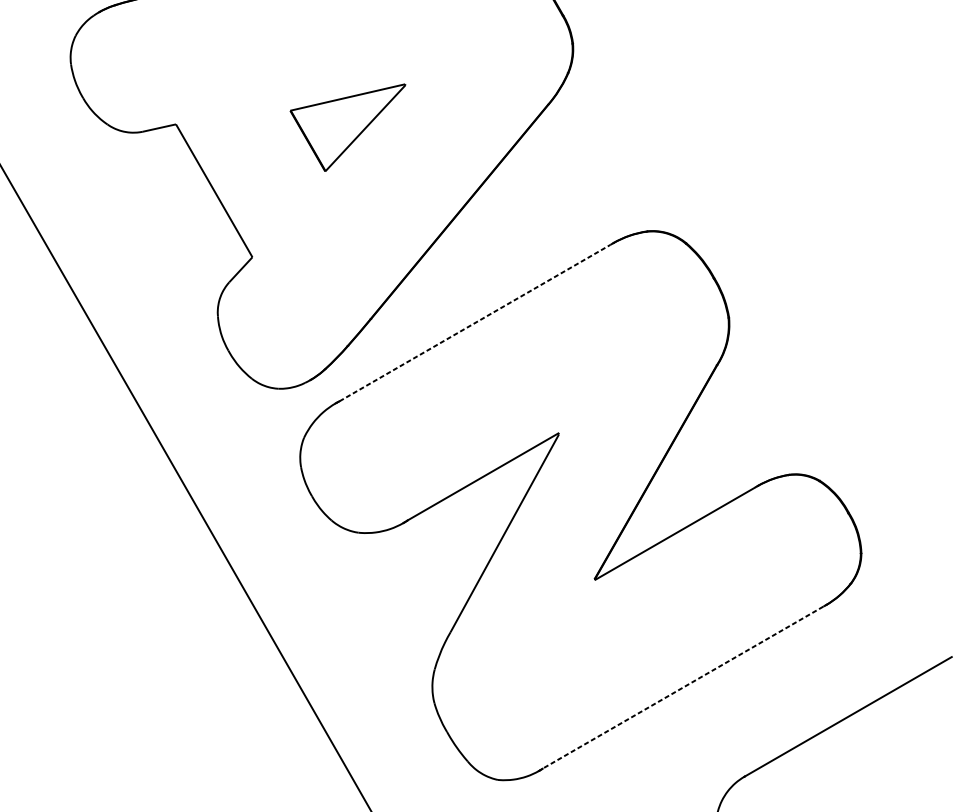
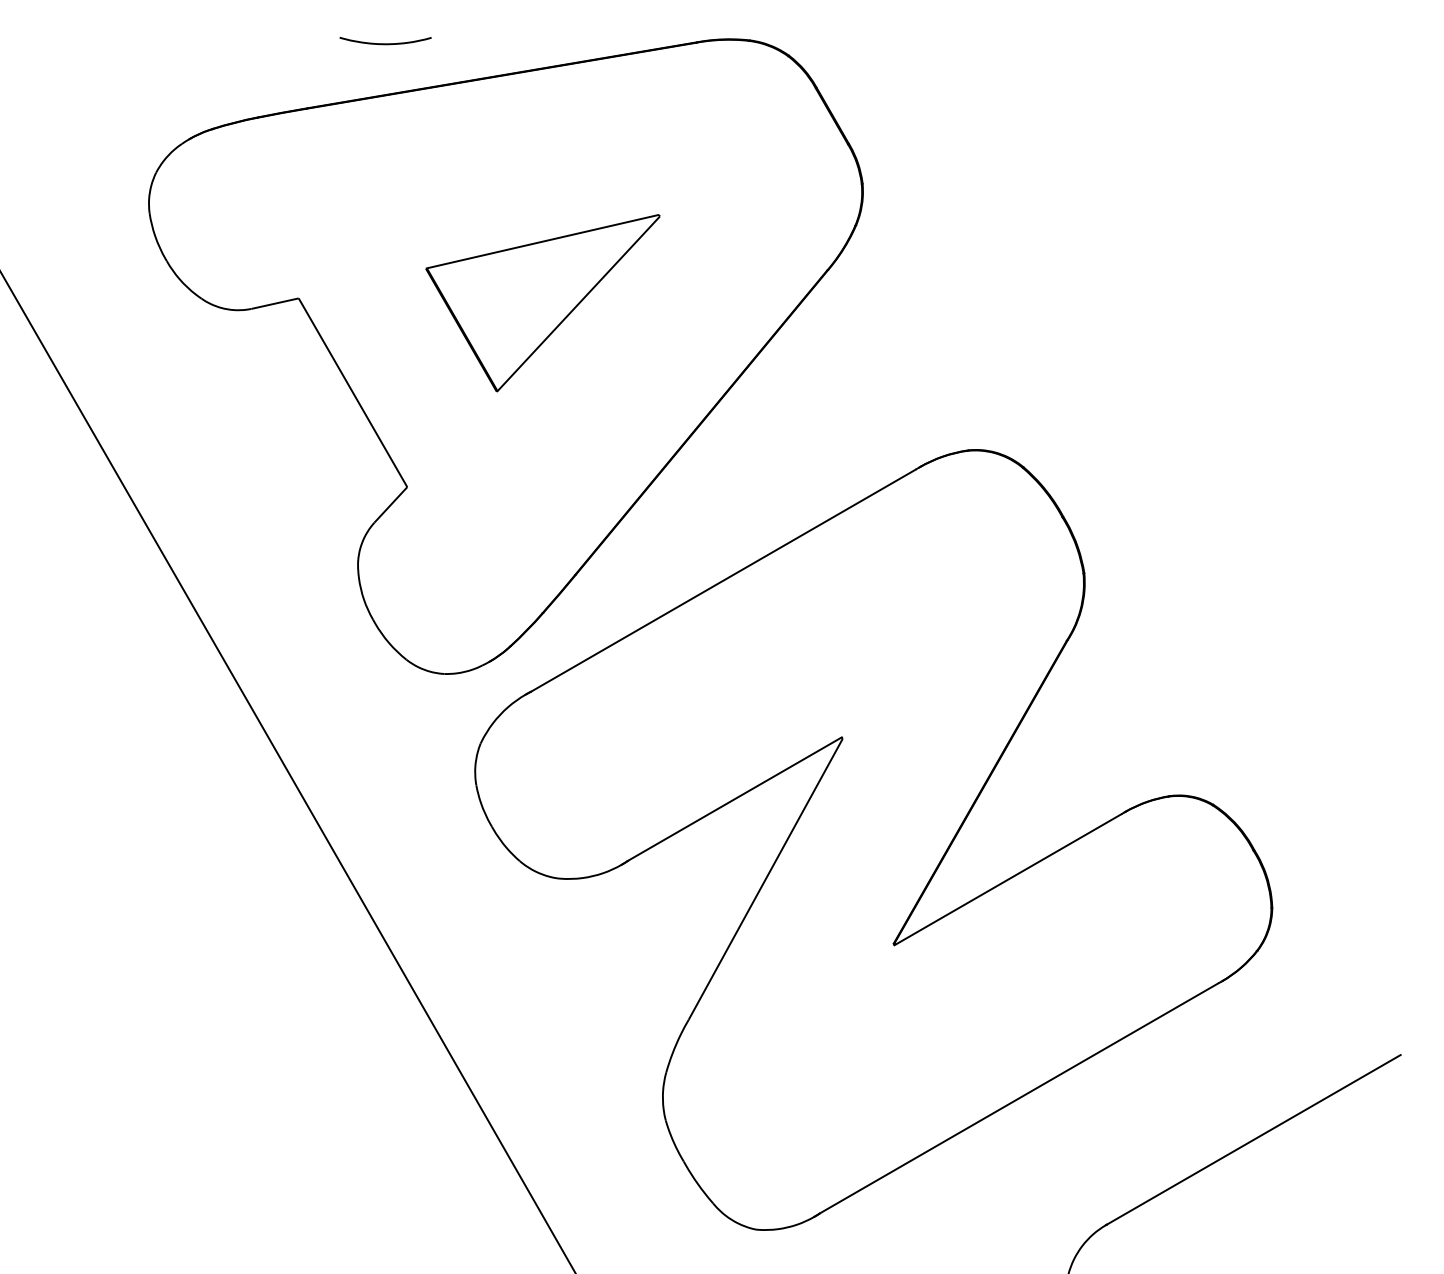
part: (347, 127) -> (542, 303), size x1.43
line: (475, 322) -> (723, 580), dashed -> solid
line: (682, 687) -> (1018, 1098), dashed -> solid

